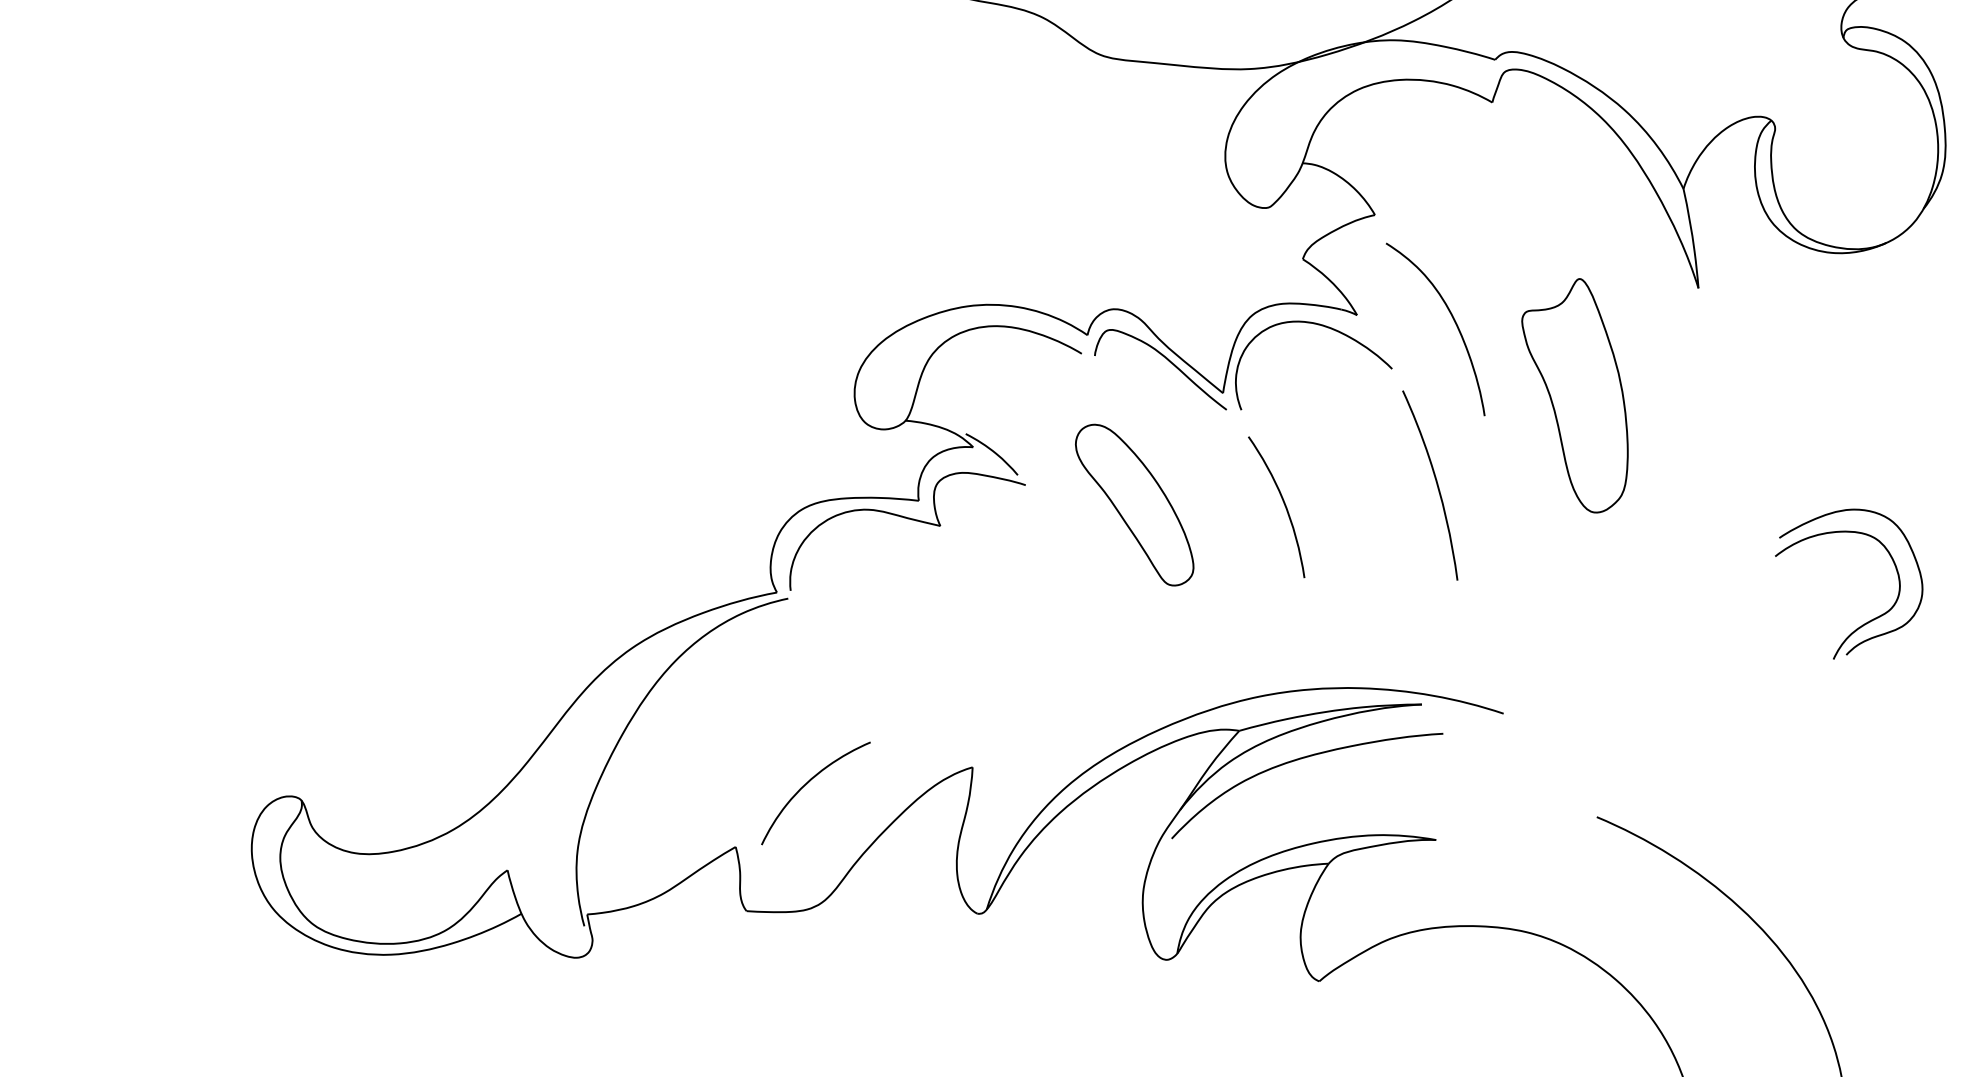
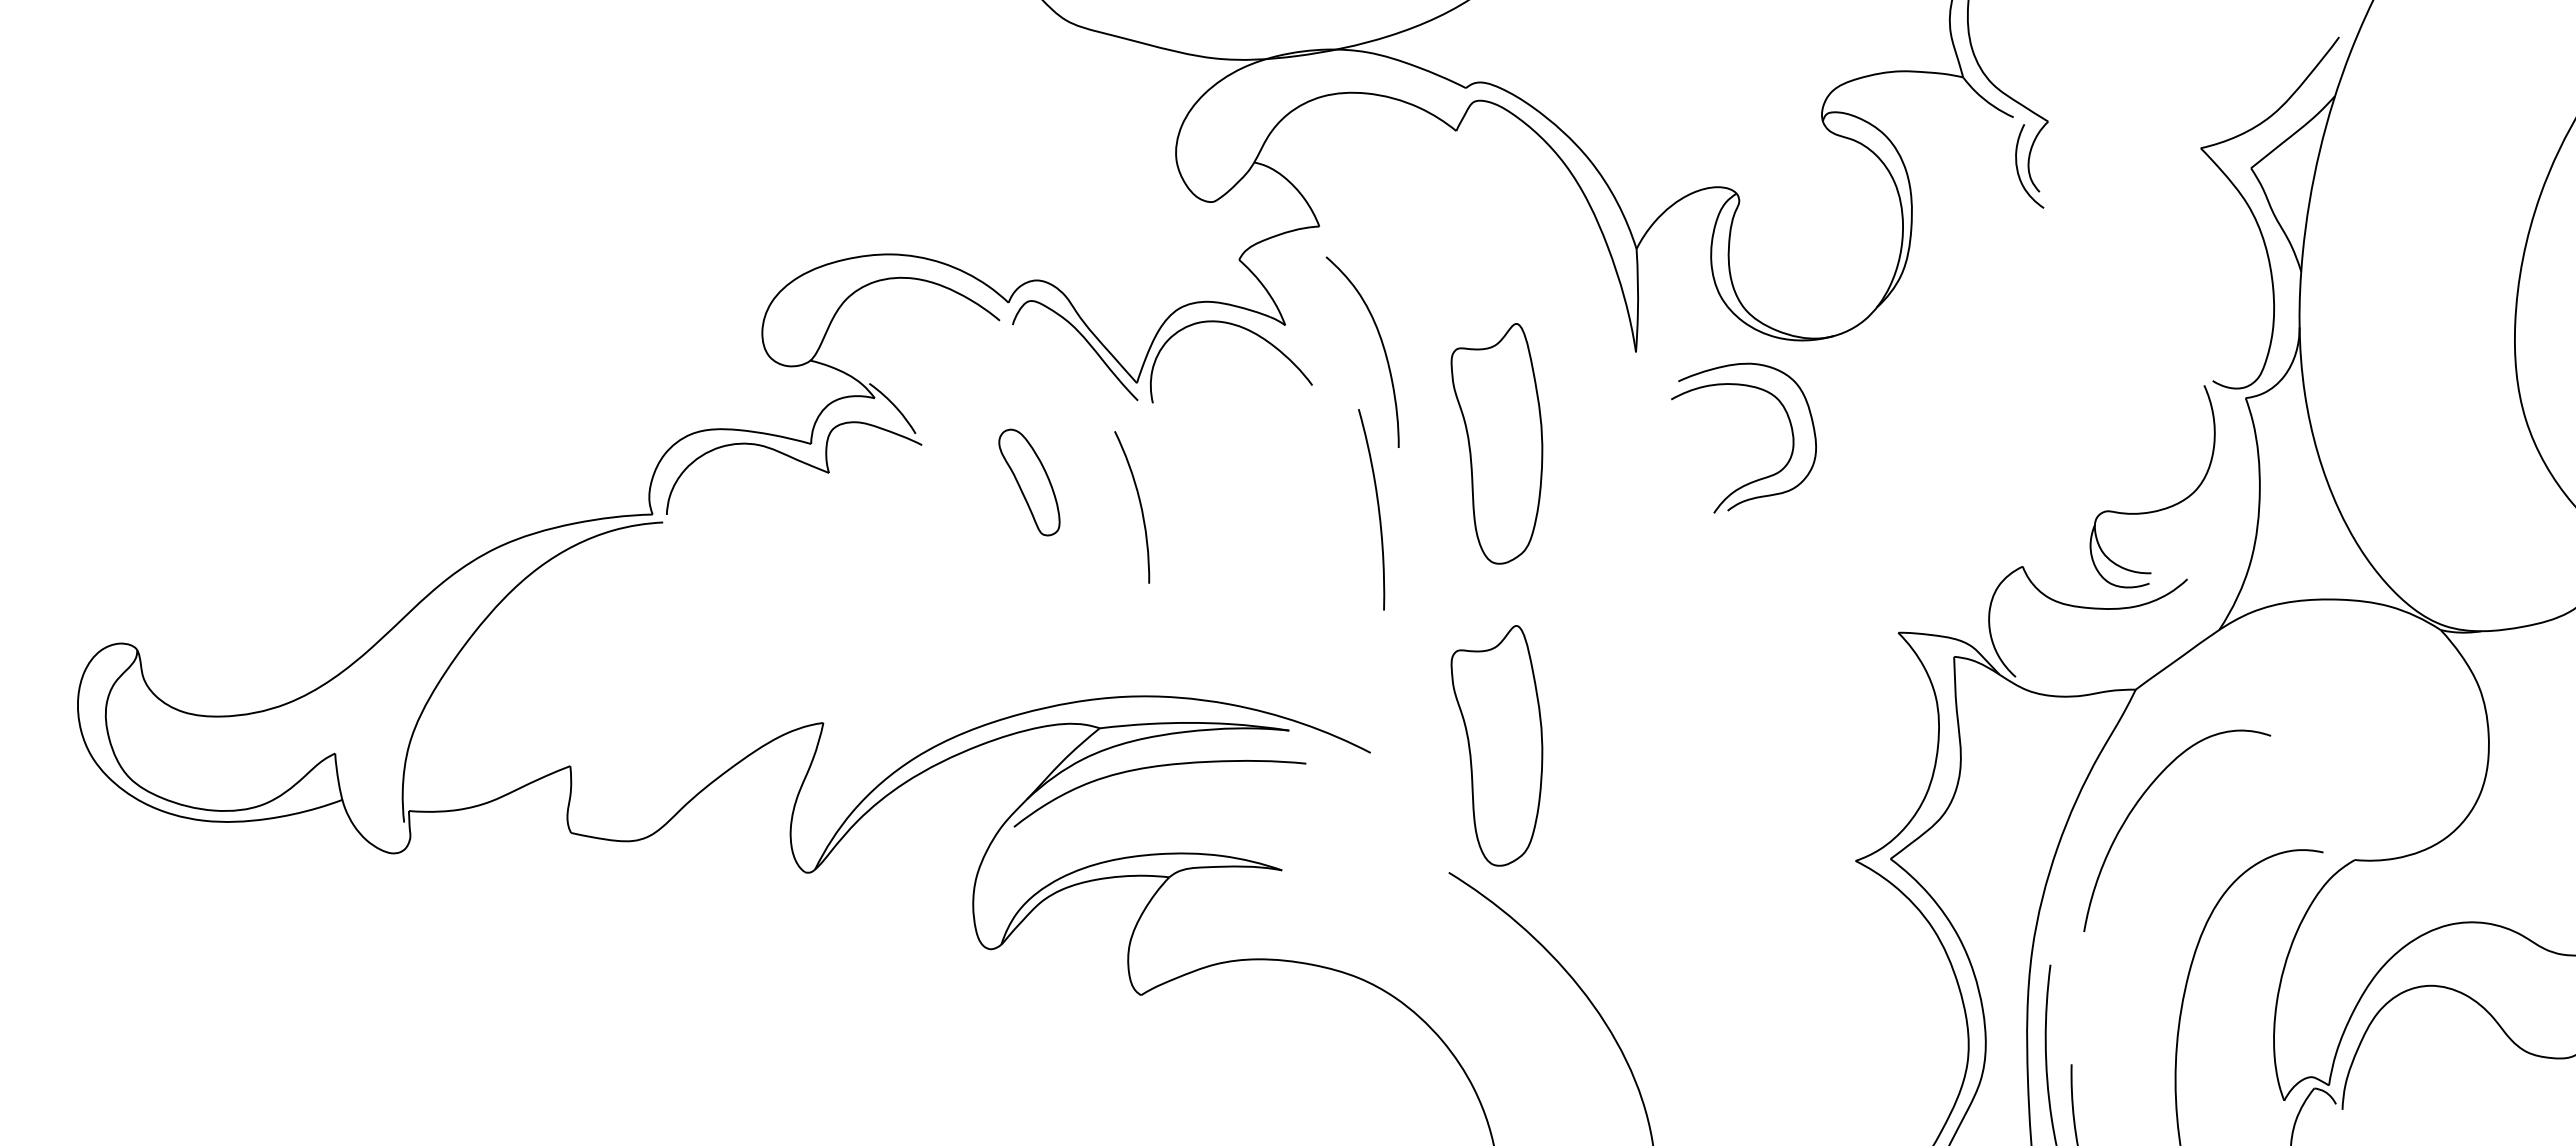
curve: (1435, 482) -> (1377, 507), moved
curve: (1283, 503) -> (1139, 504), moved
part: (1134, 504) -> (1029, 482), size x0.6
part: (1869, 620) -> (1756, 479), moved
part: (1623, 687) -> (1496, 745), added
curve: (806, 784) -> (652, 714), removed

